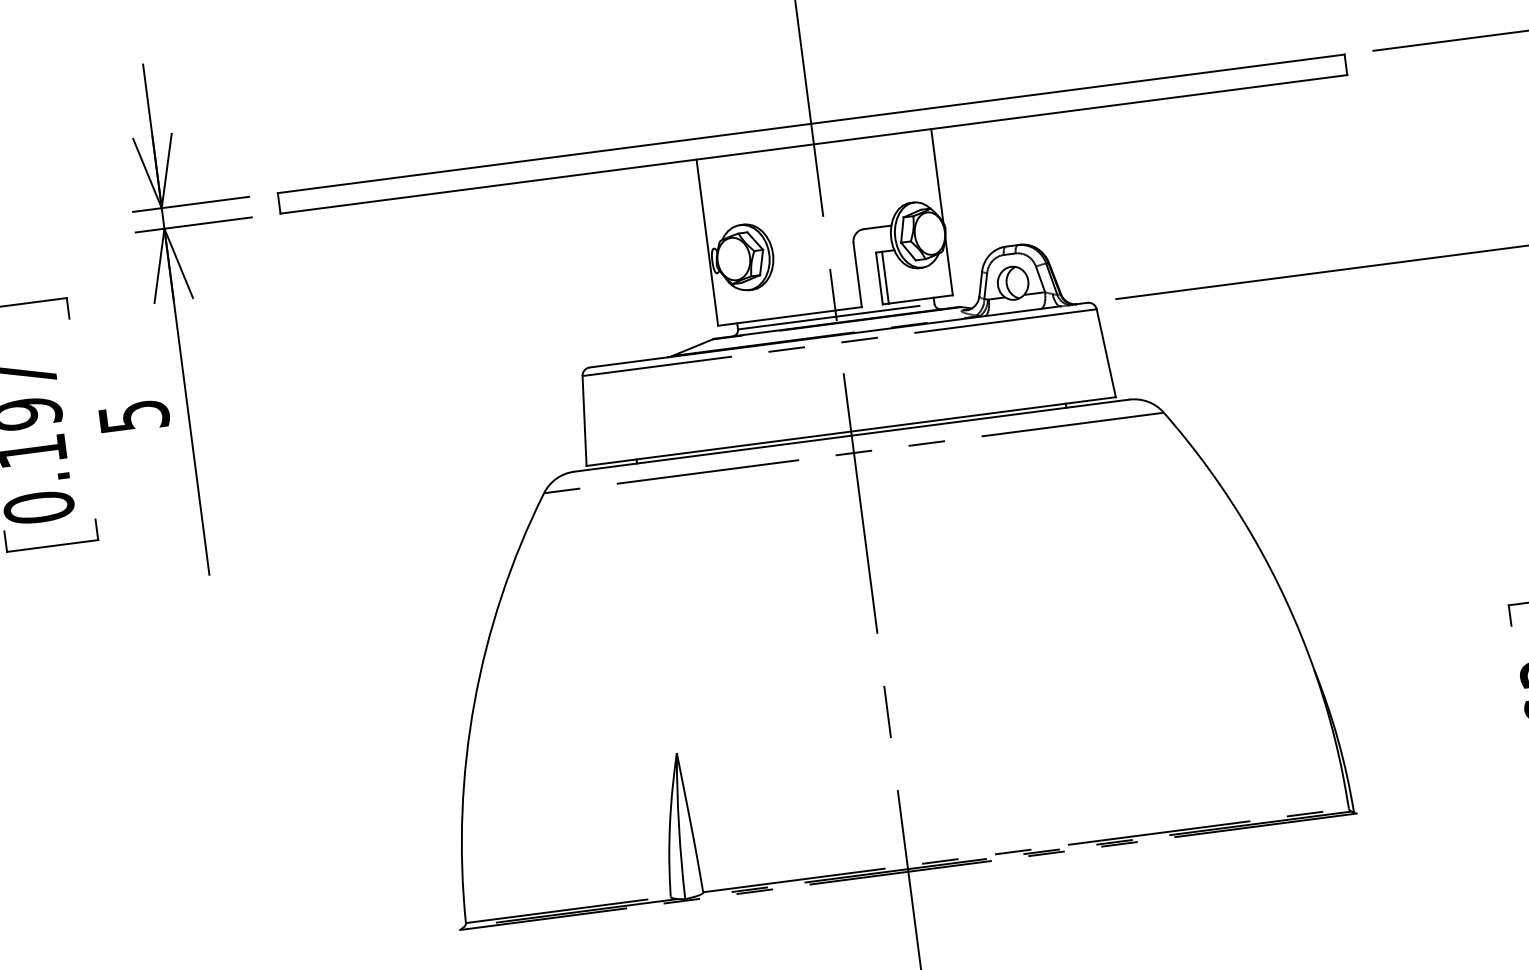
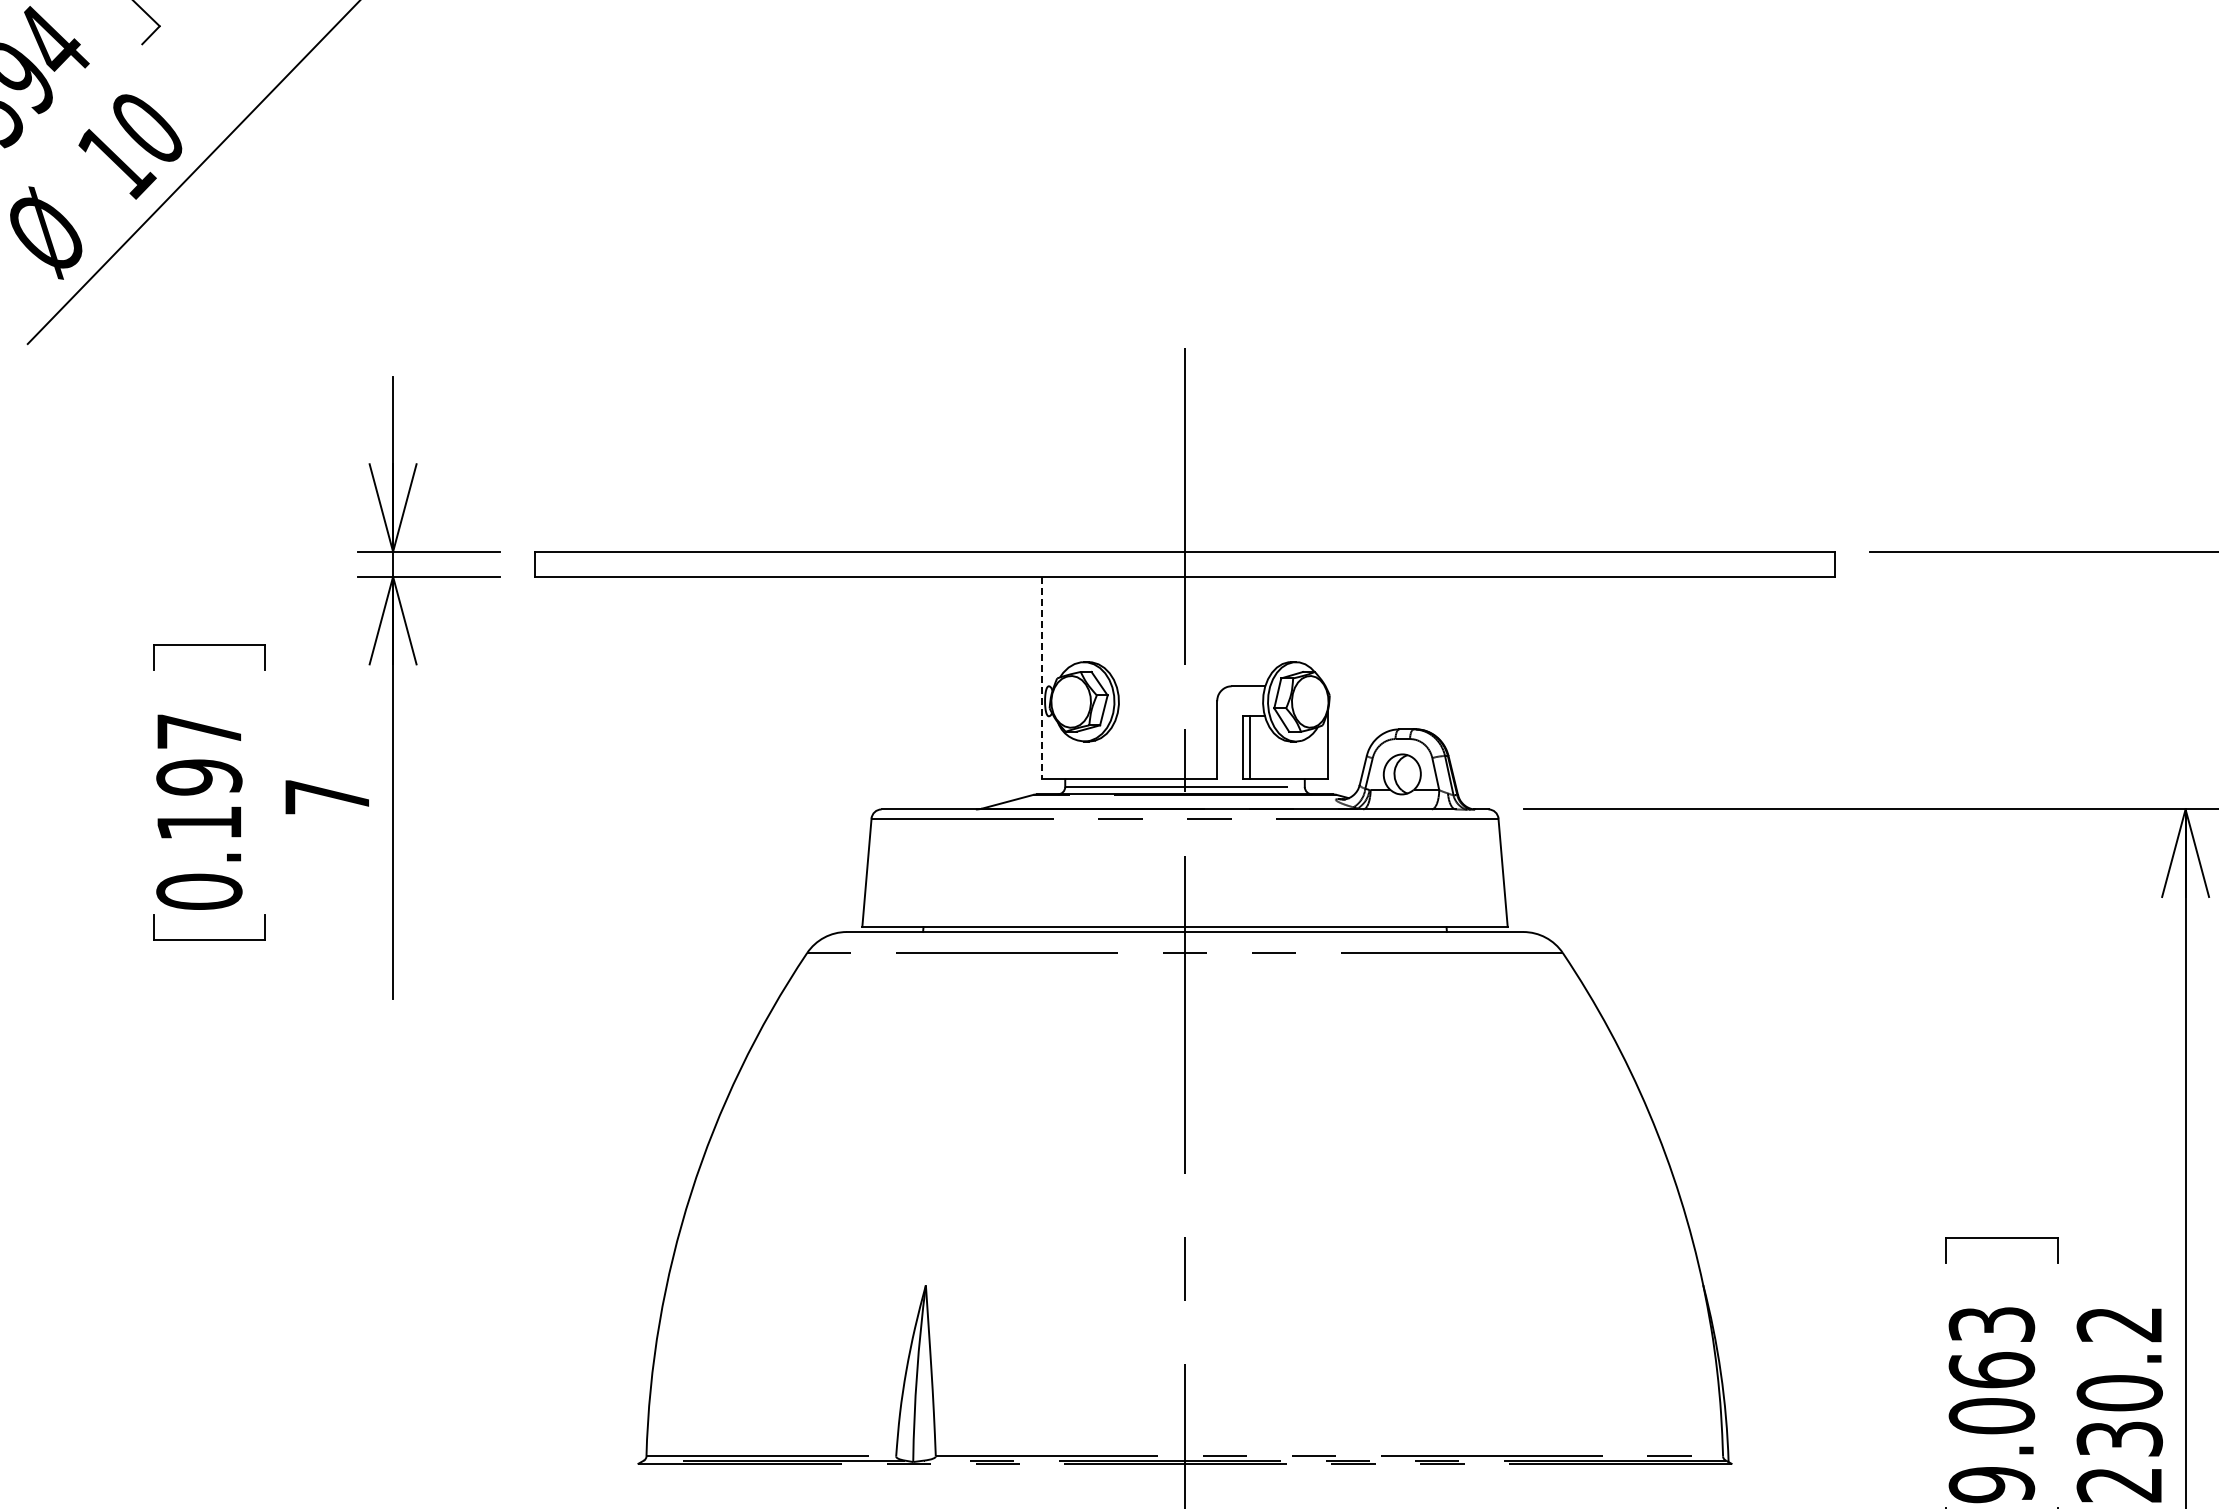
line: (937, 176) -> (1328, 634), removed
line: (707, 243) -> (1041, 678), solid -> dashed
text: (134, 416) -> (327, 797), 5 -> 7

